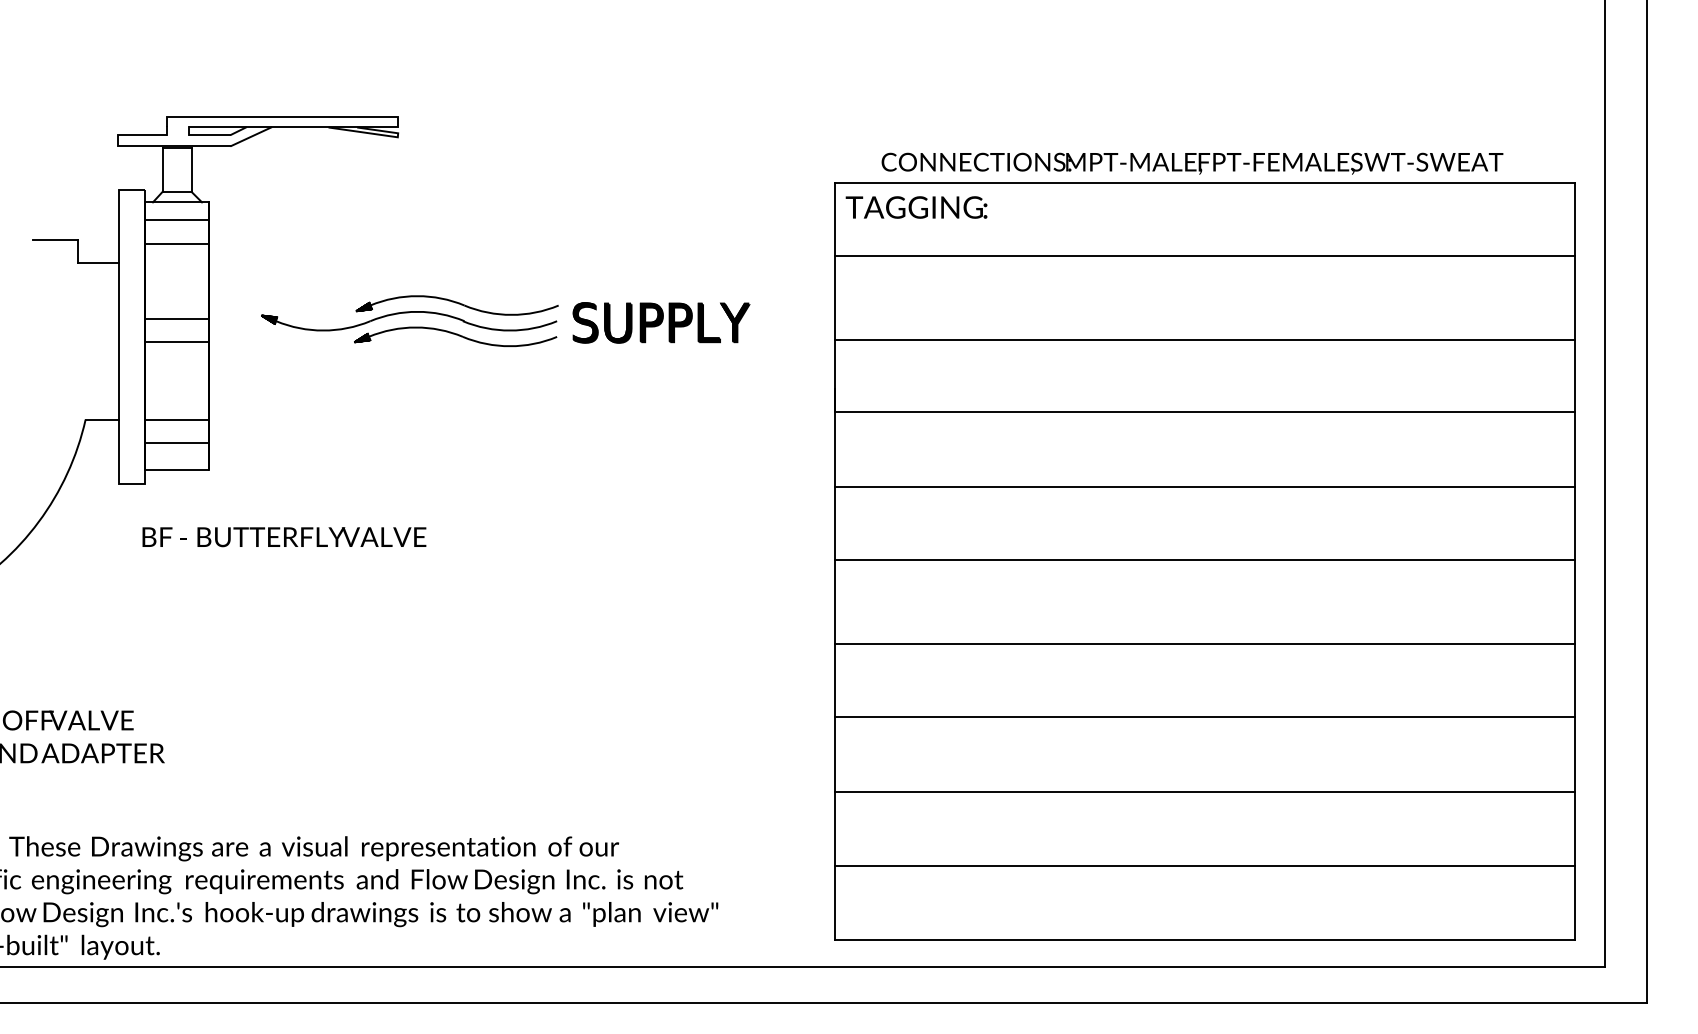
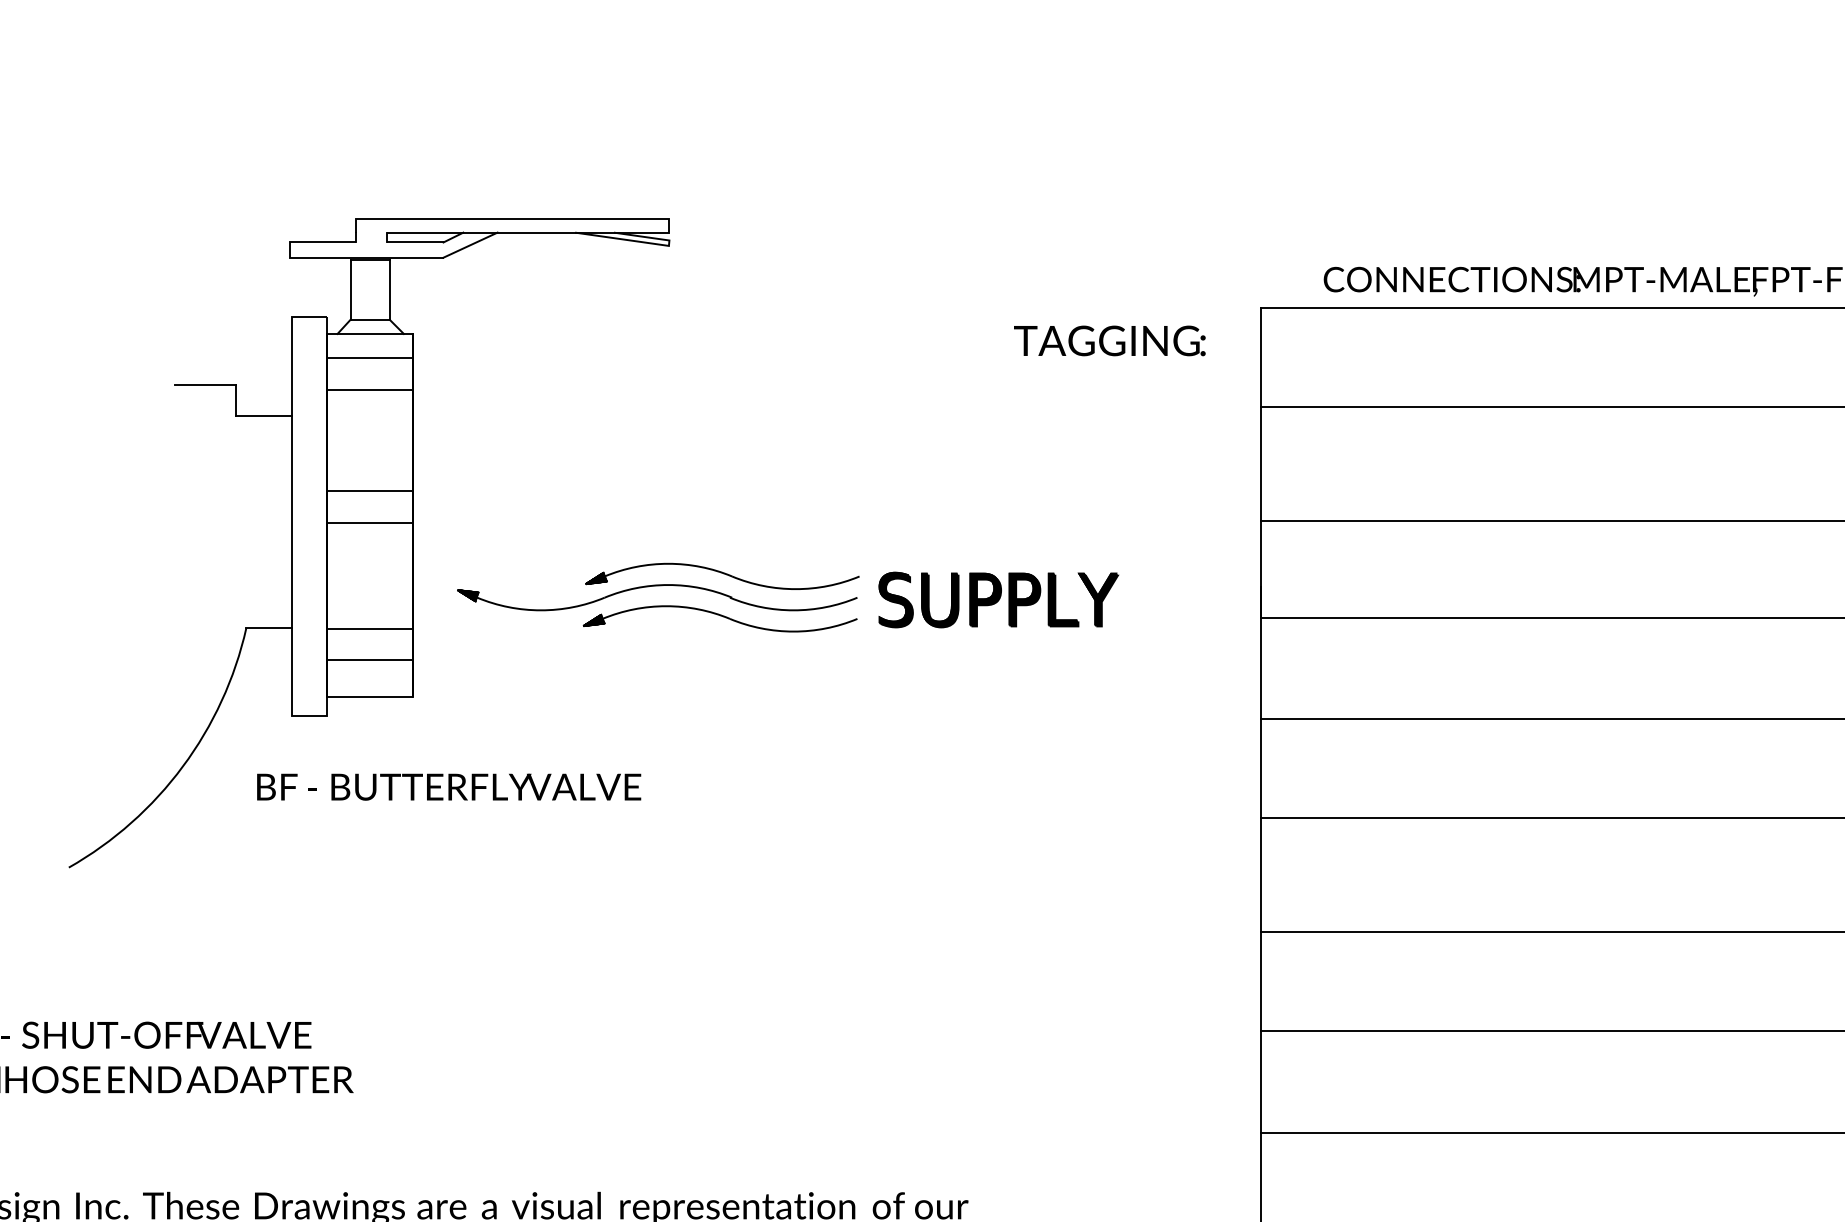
text: (916, 207) -> (1109, 340), moved
part: (505, 320) -> (787, 596), moved
text: (284, 537) -> (449, 787), moved

